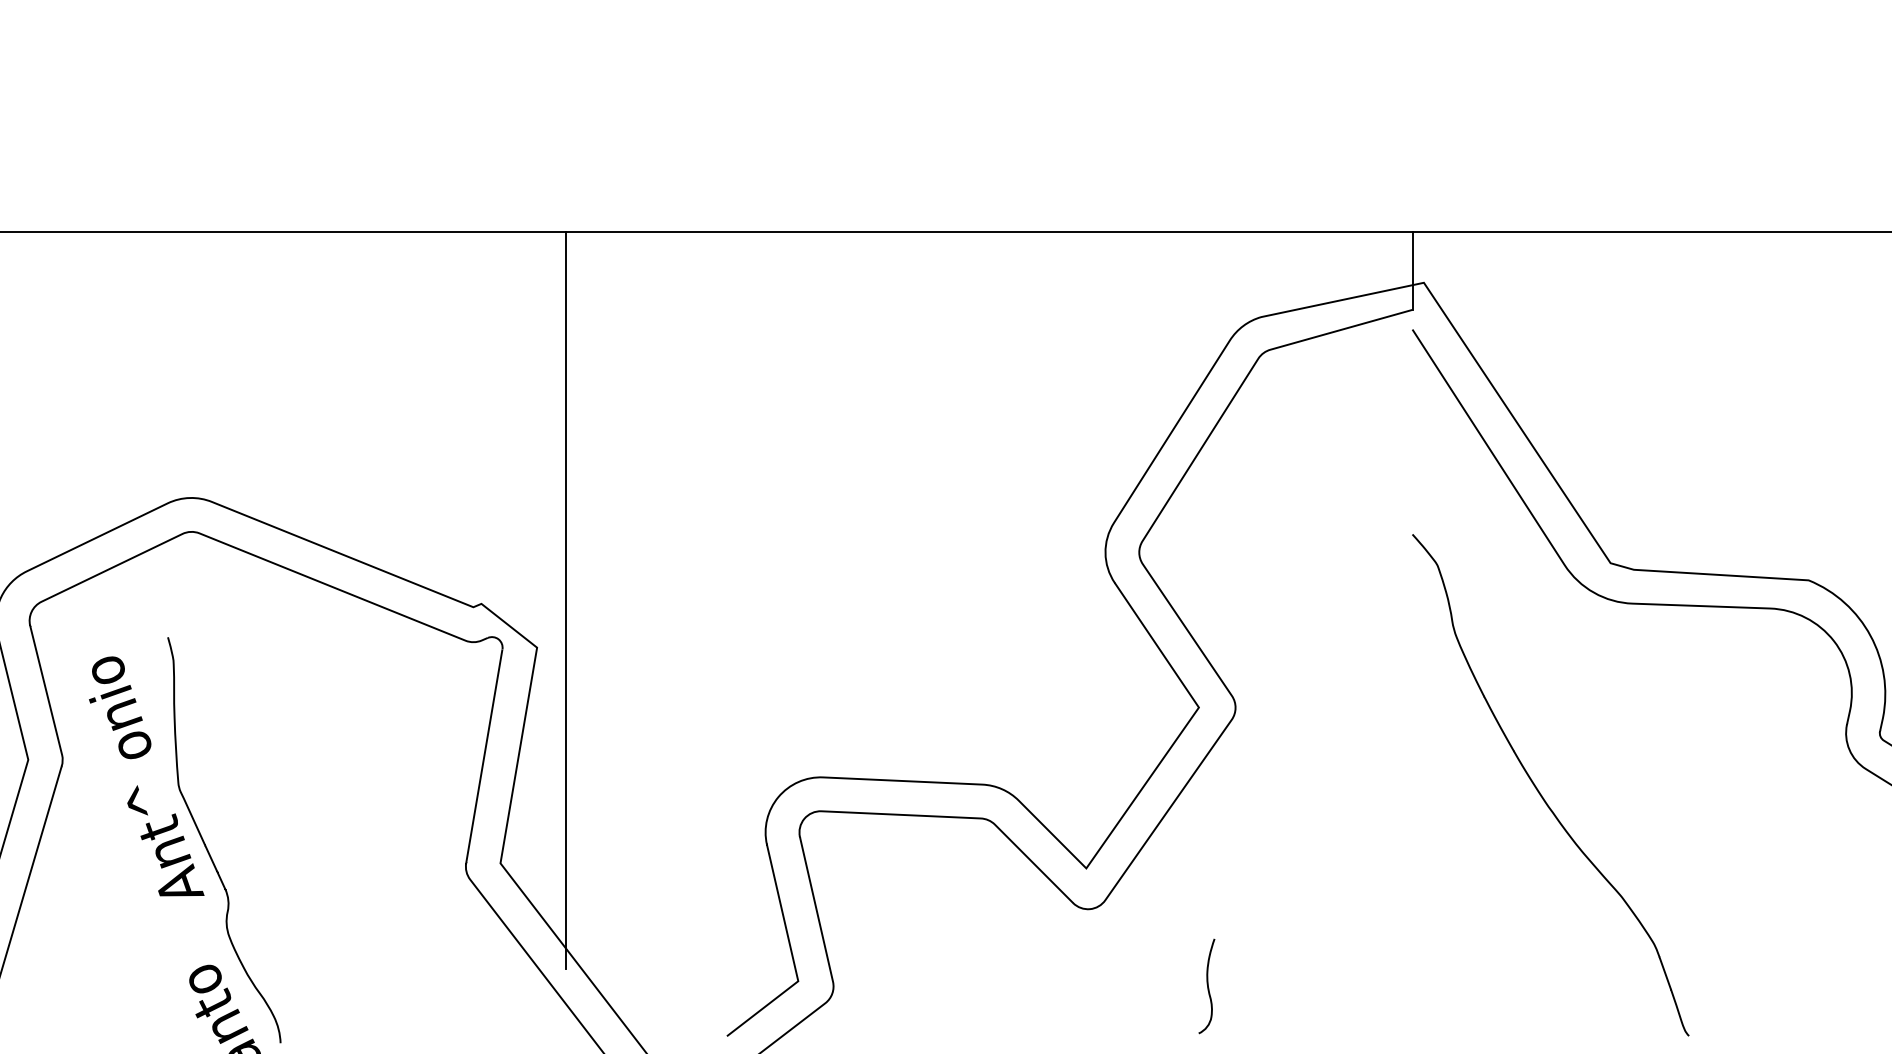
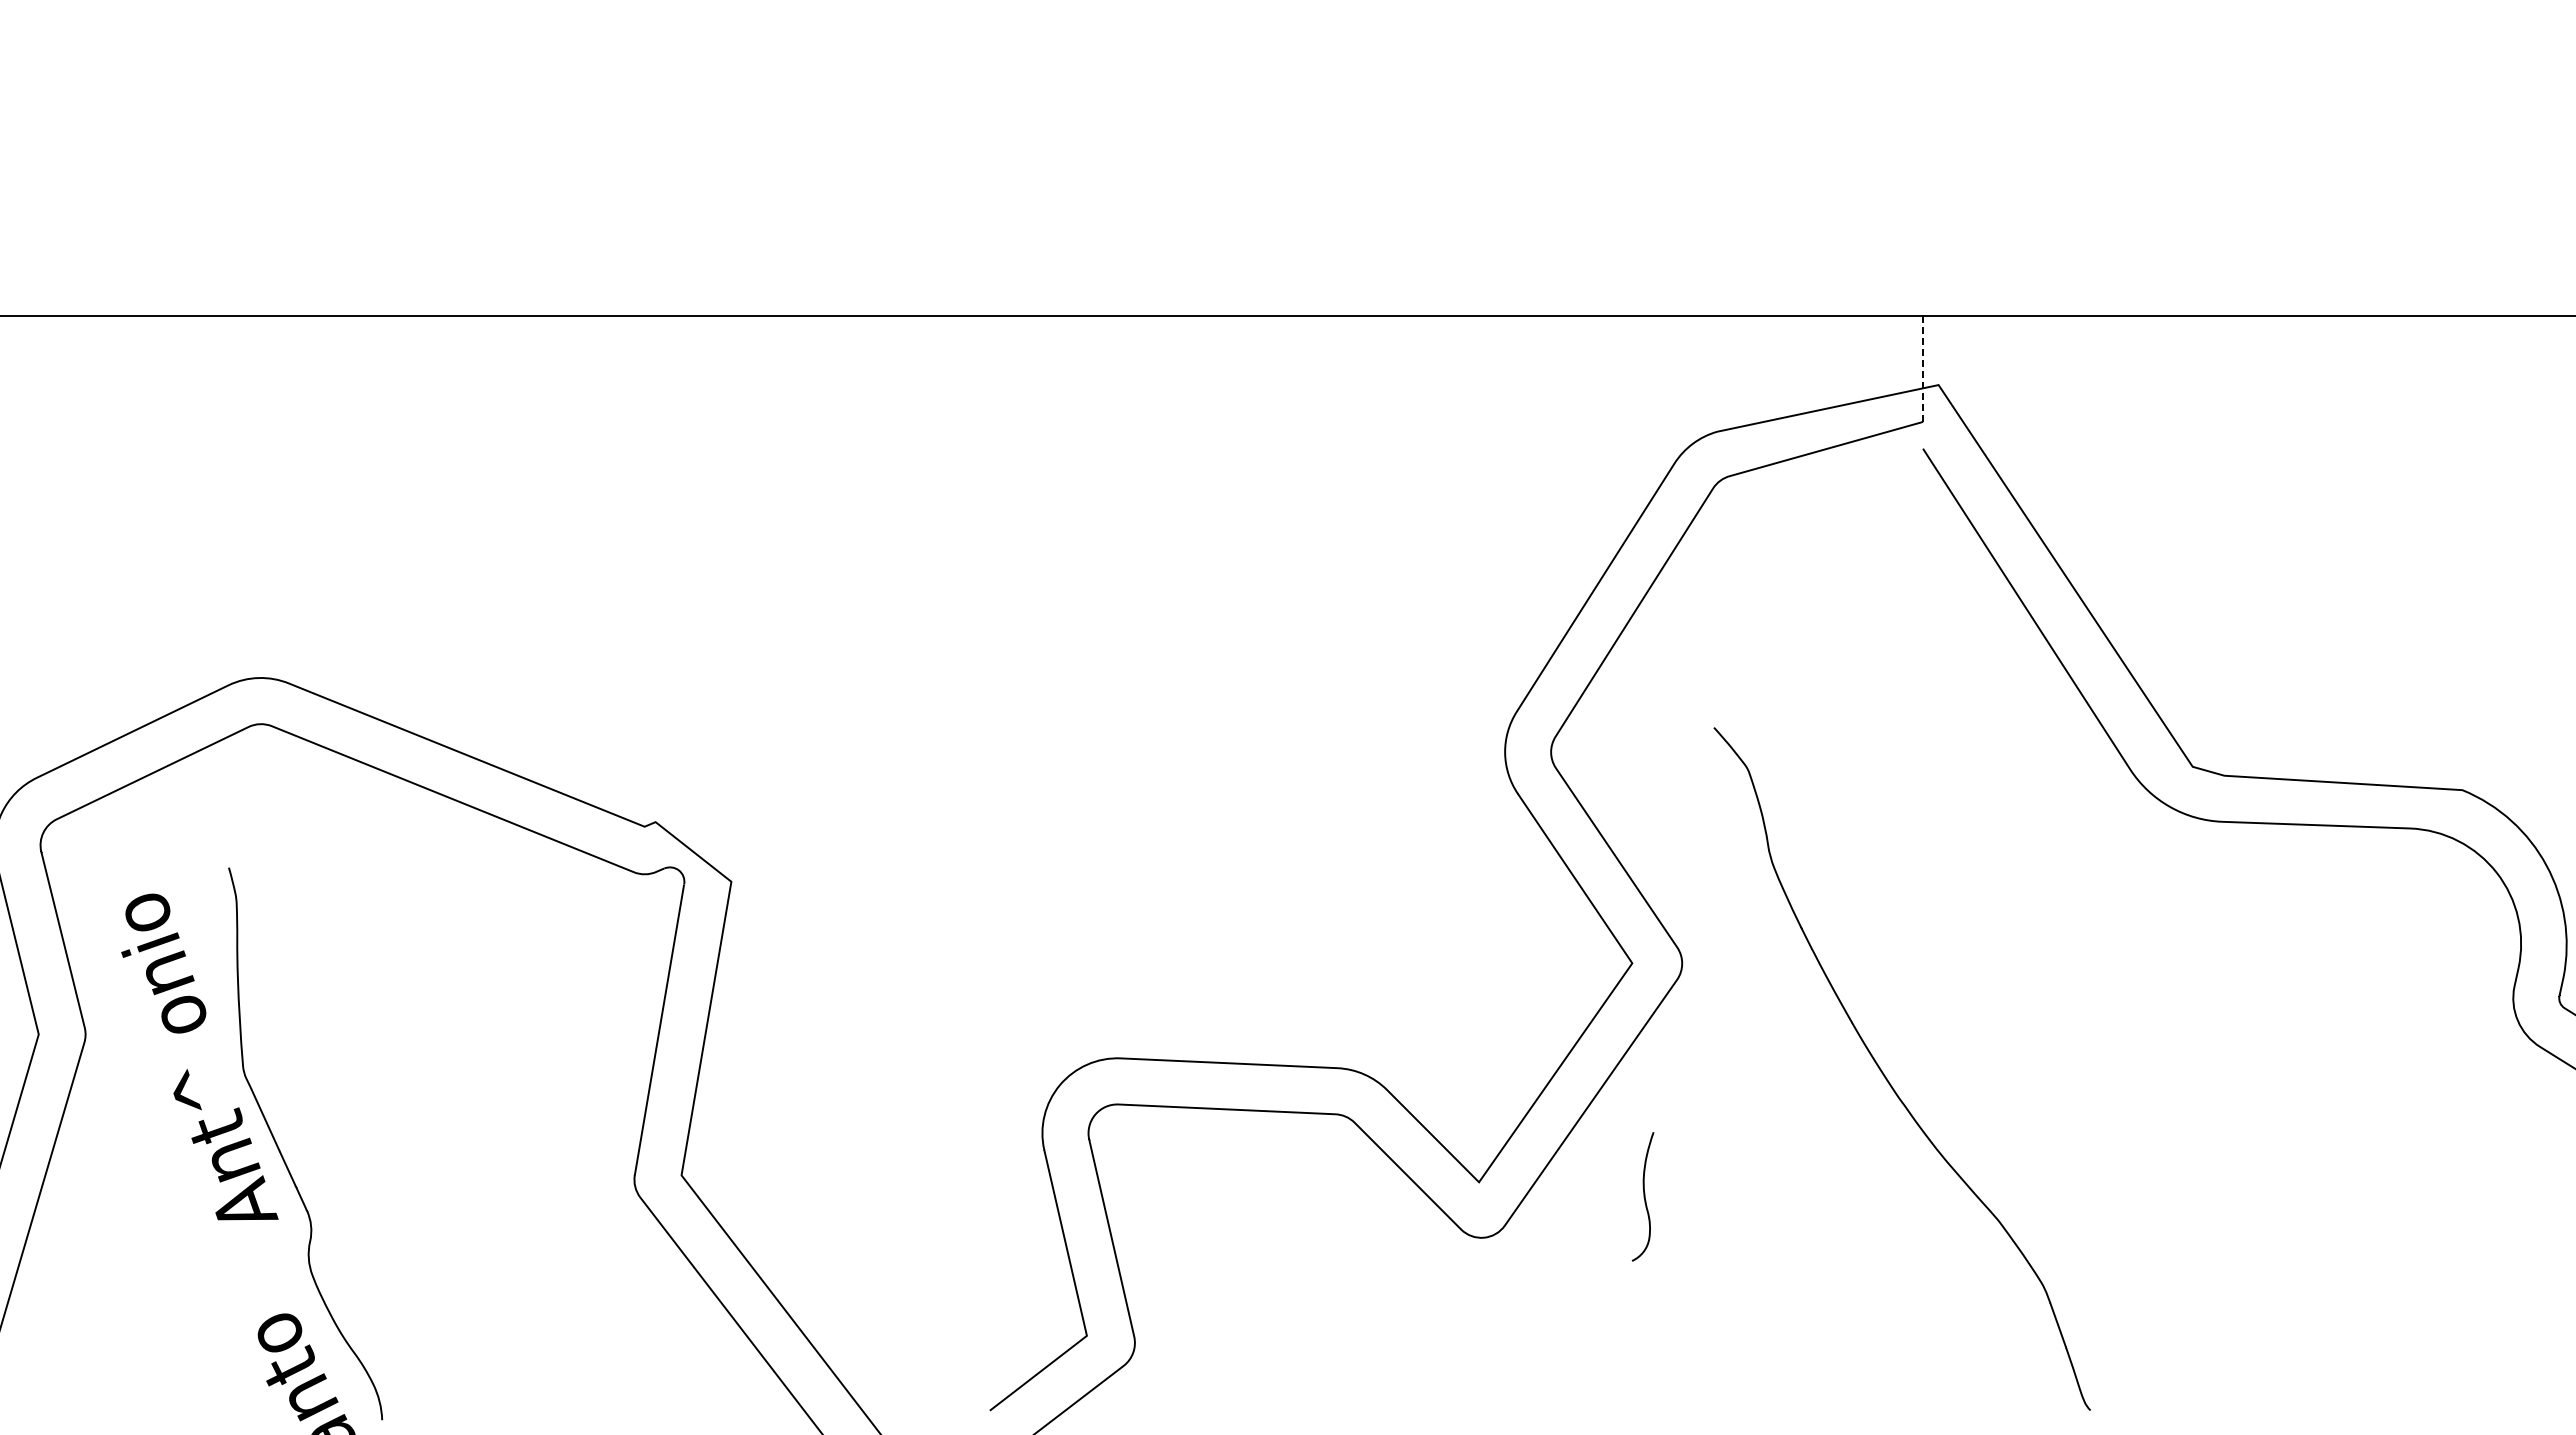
line: (1412, 270) -> (1923, 368), solid -> dashed
line: (565, 600) -> (770, 817), removed
curve: (1539, 792) -> (1887, 1078), moved
curve: (1207, 986) -> (1643, 1196), moved

